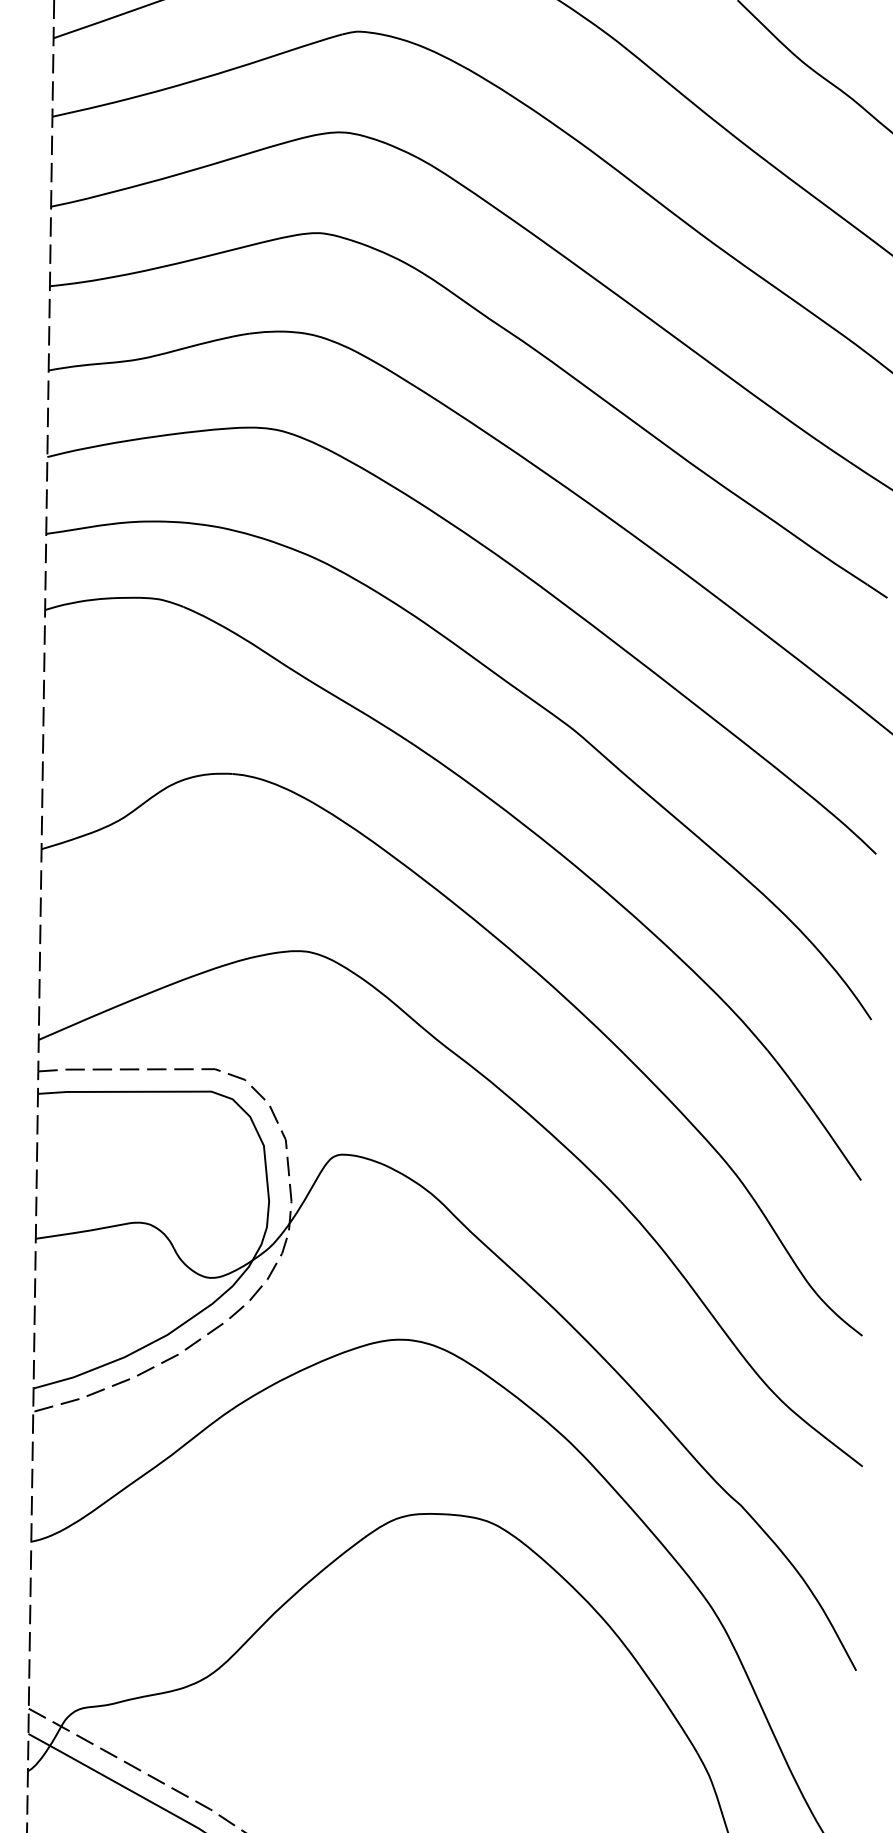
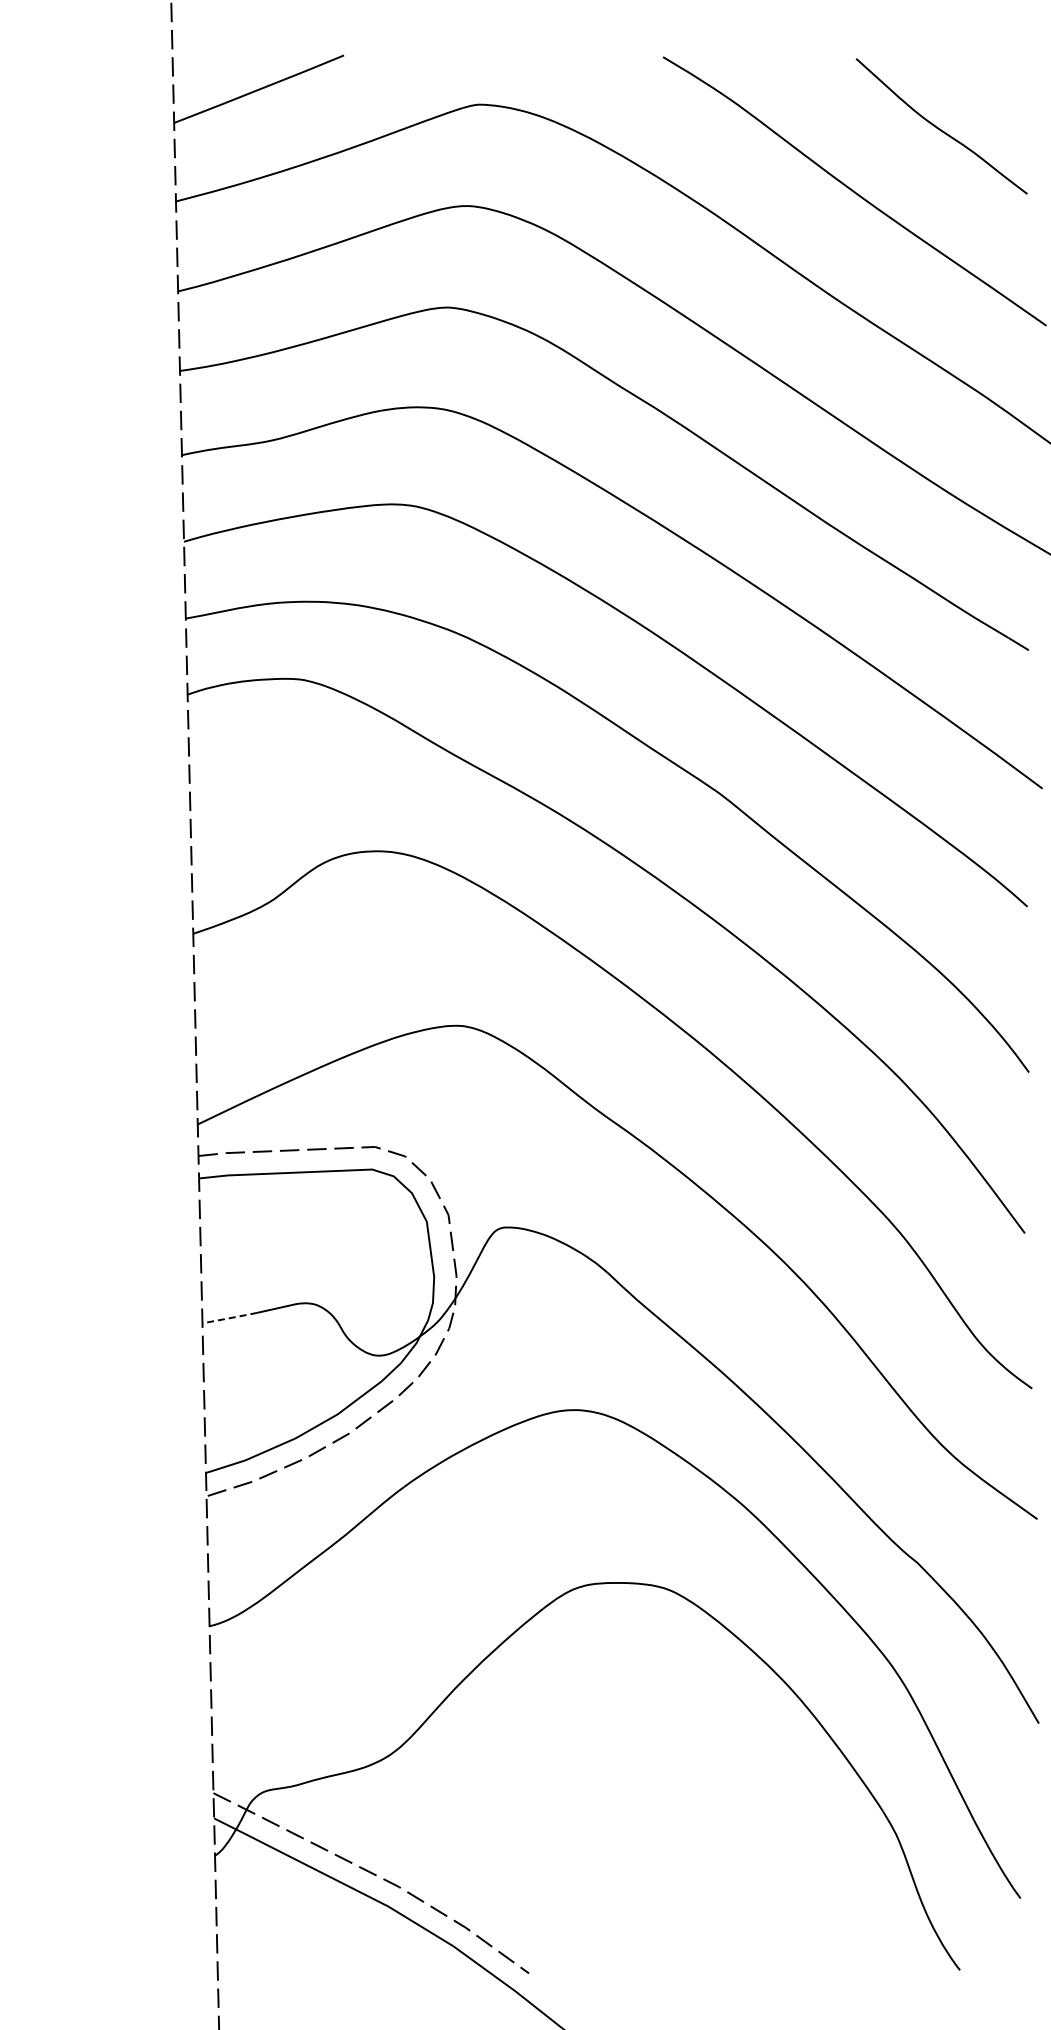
line: (64, 1235) -> (230, 1318), solid -> dashed

